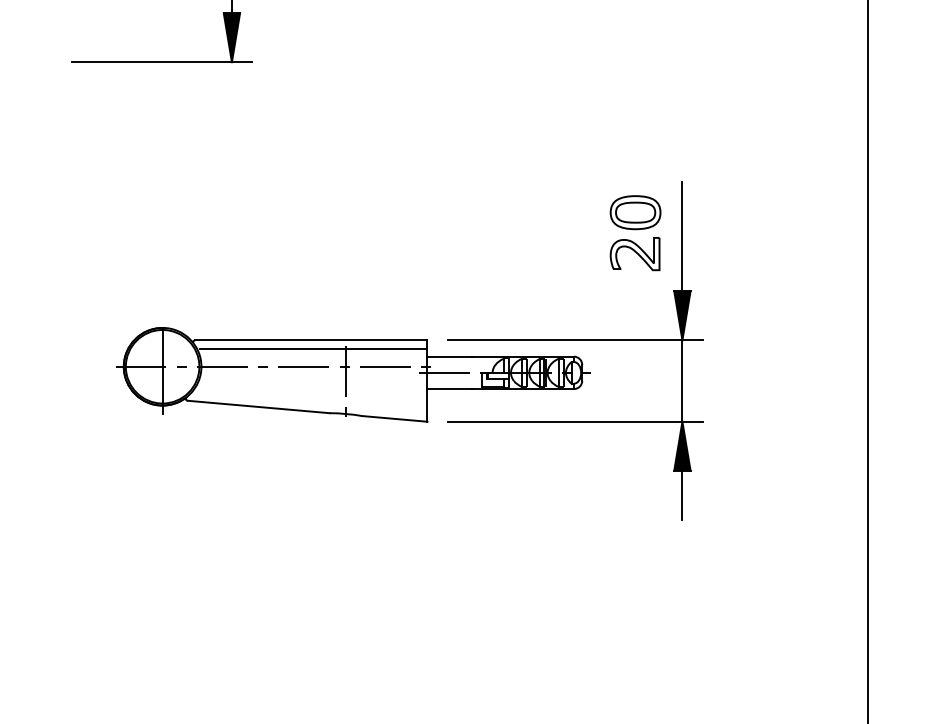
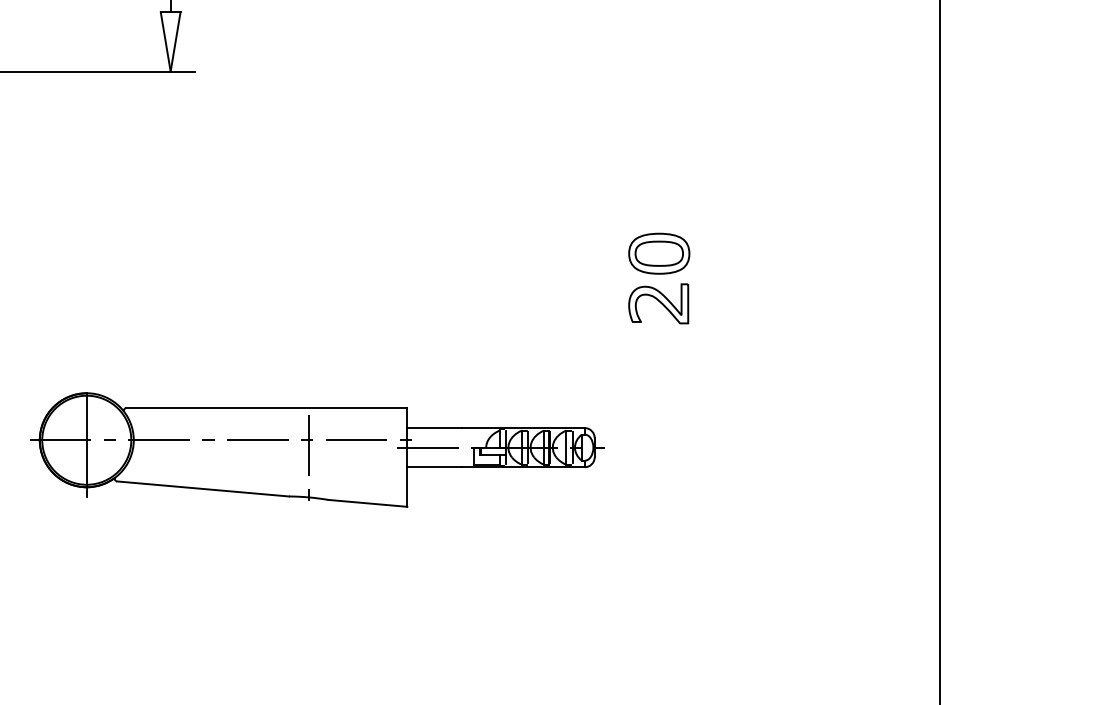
fill: (231, 37) -> (170, 41), removed
part: (575, 340) -> (586, 408), removed
line: (313, 349) -> (269, 419), removed

